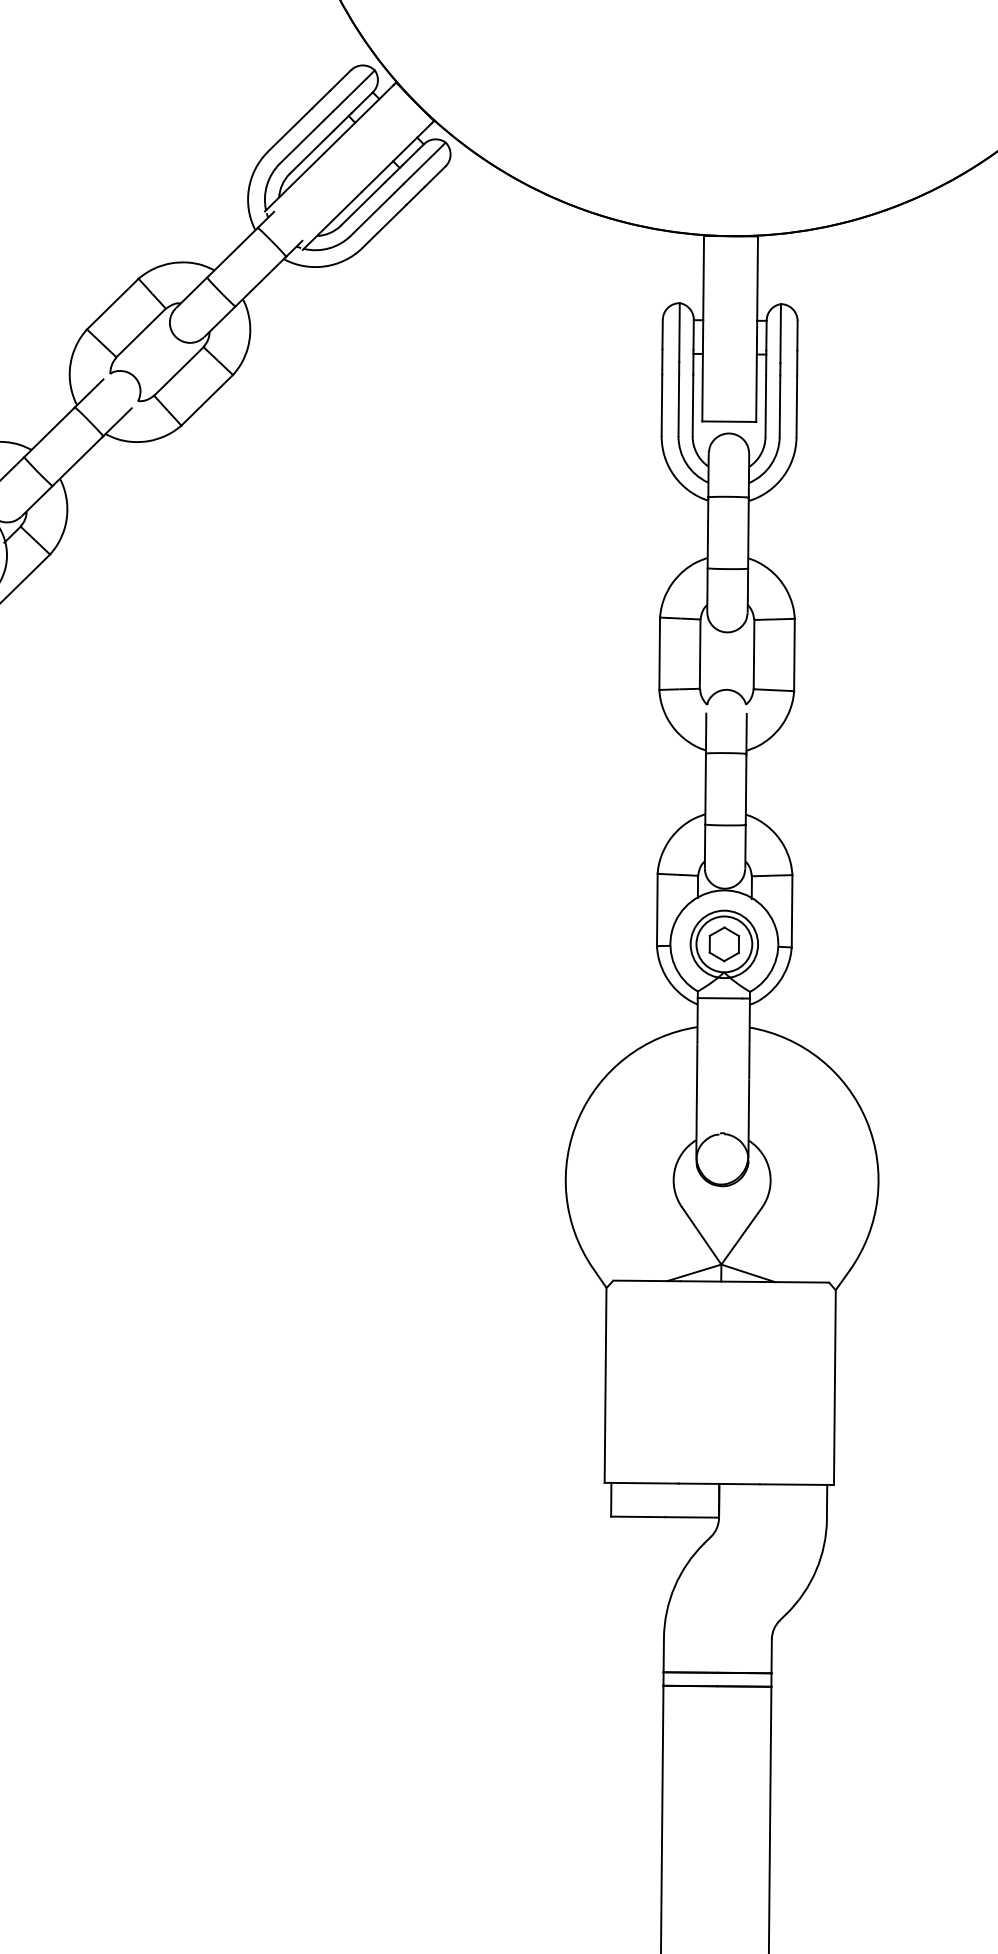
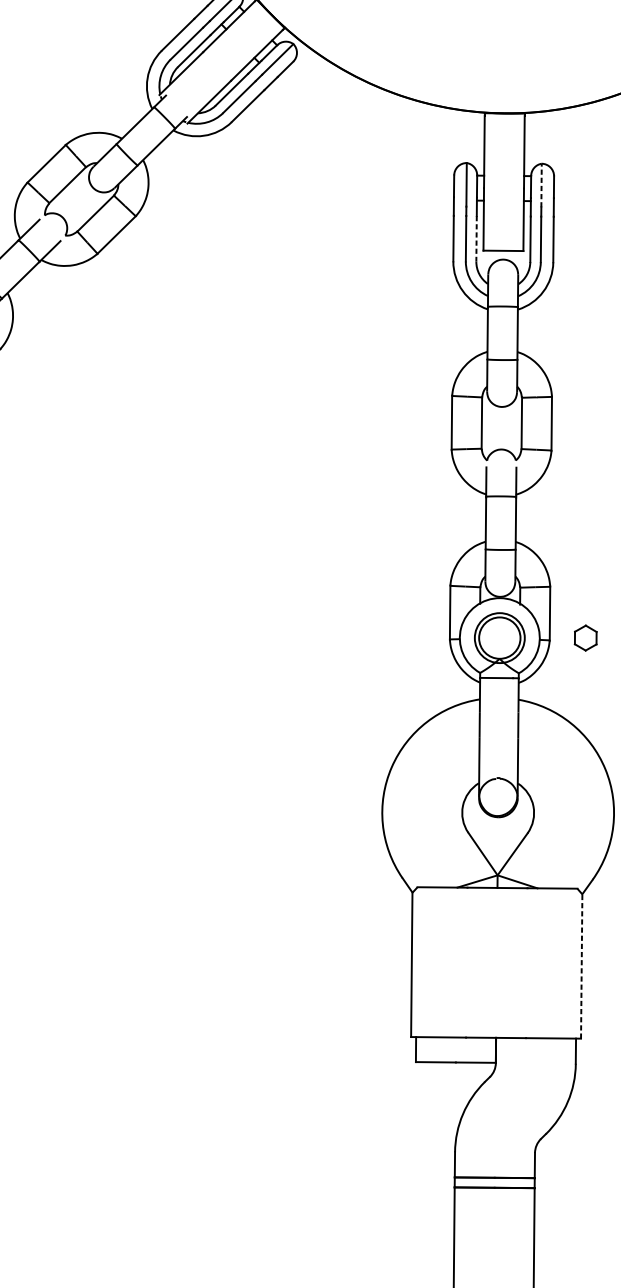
line: (780, 333) -> (541, 185), solid -> dashed
line: (692, 405) -> (476, 238), solid -> dashed
part: (723, 944) -> (585, 638), moved
line: (834, 1387) -> (581, 966), solid -> dashed

